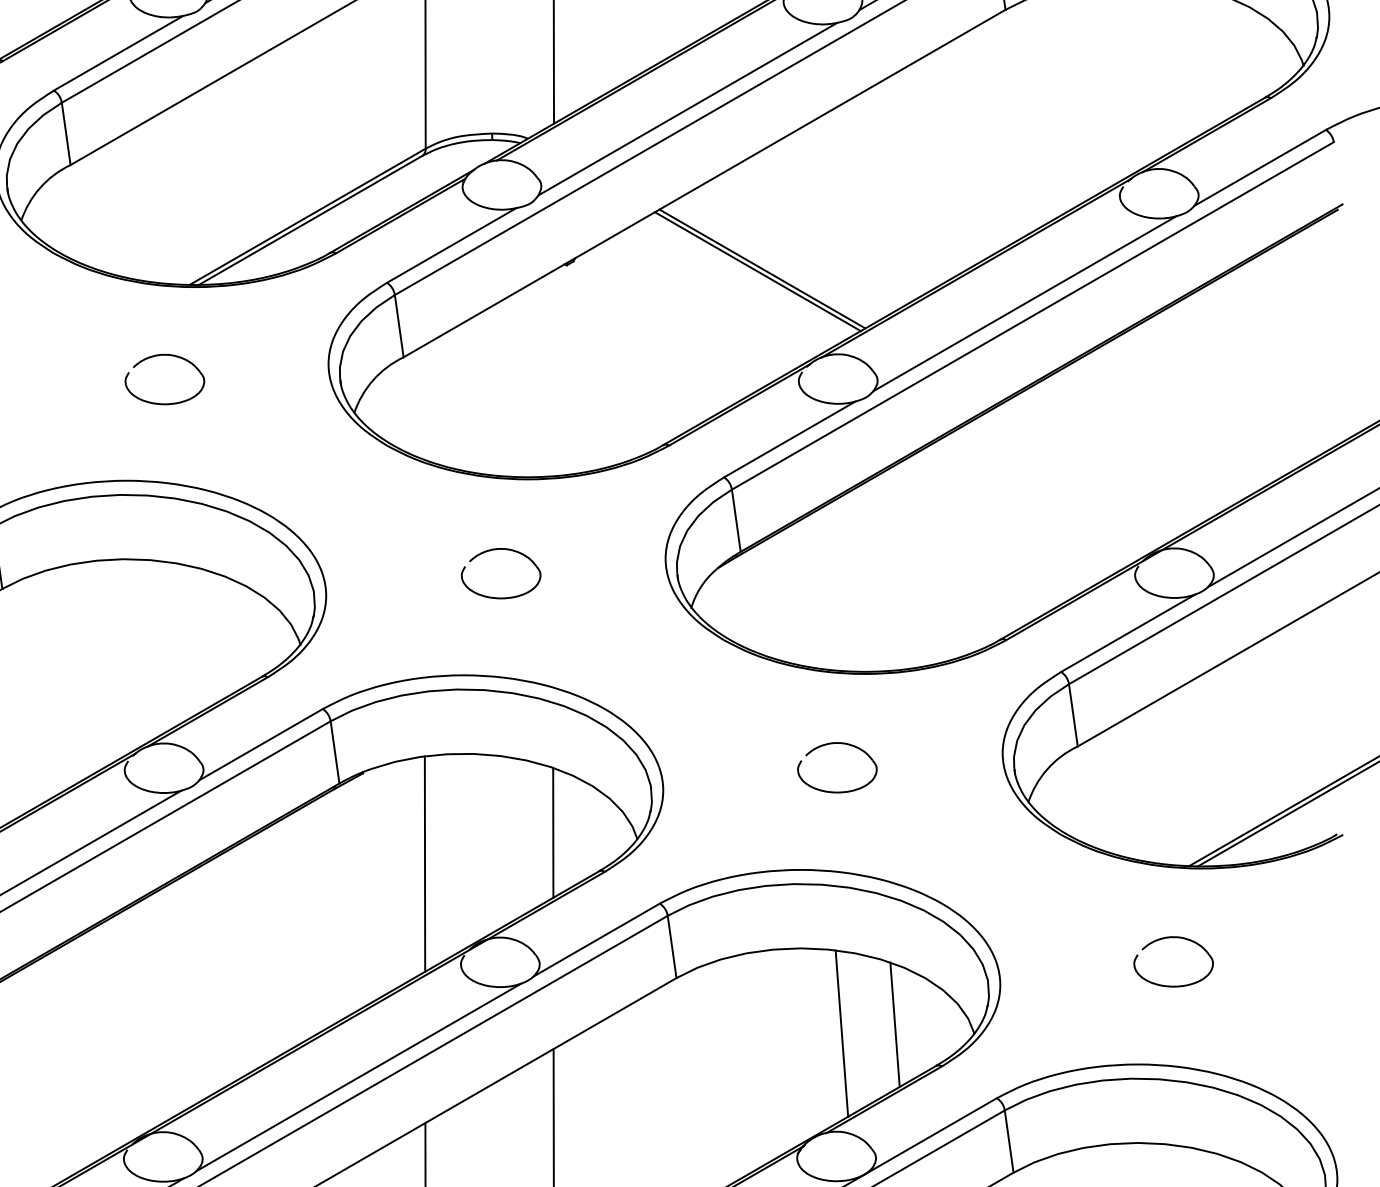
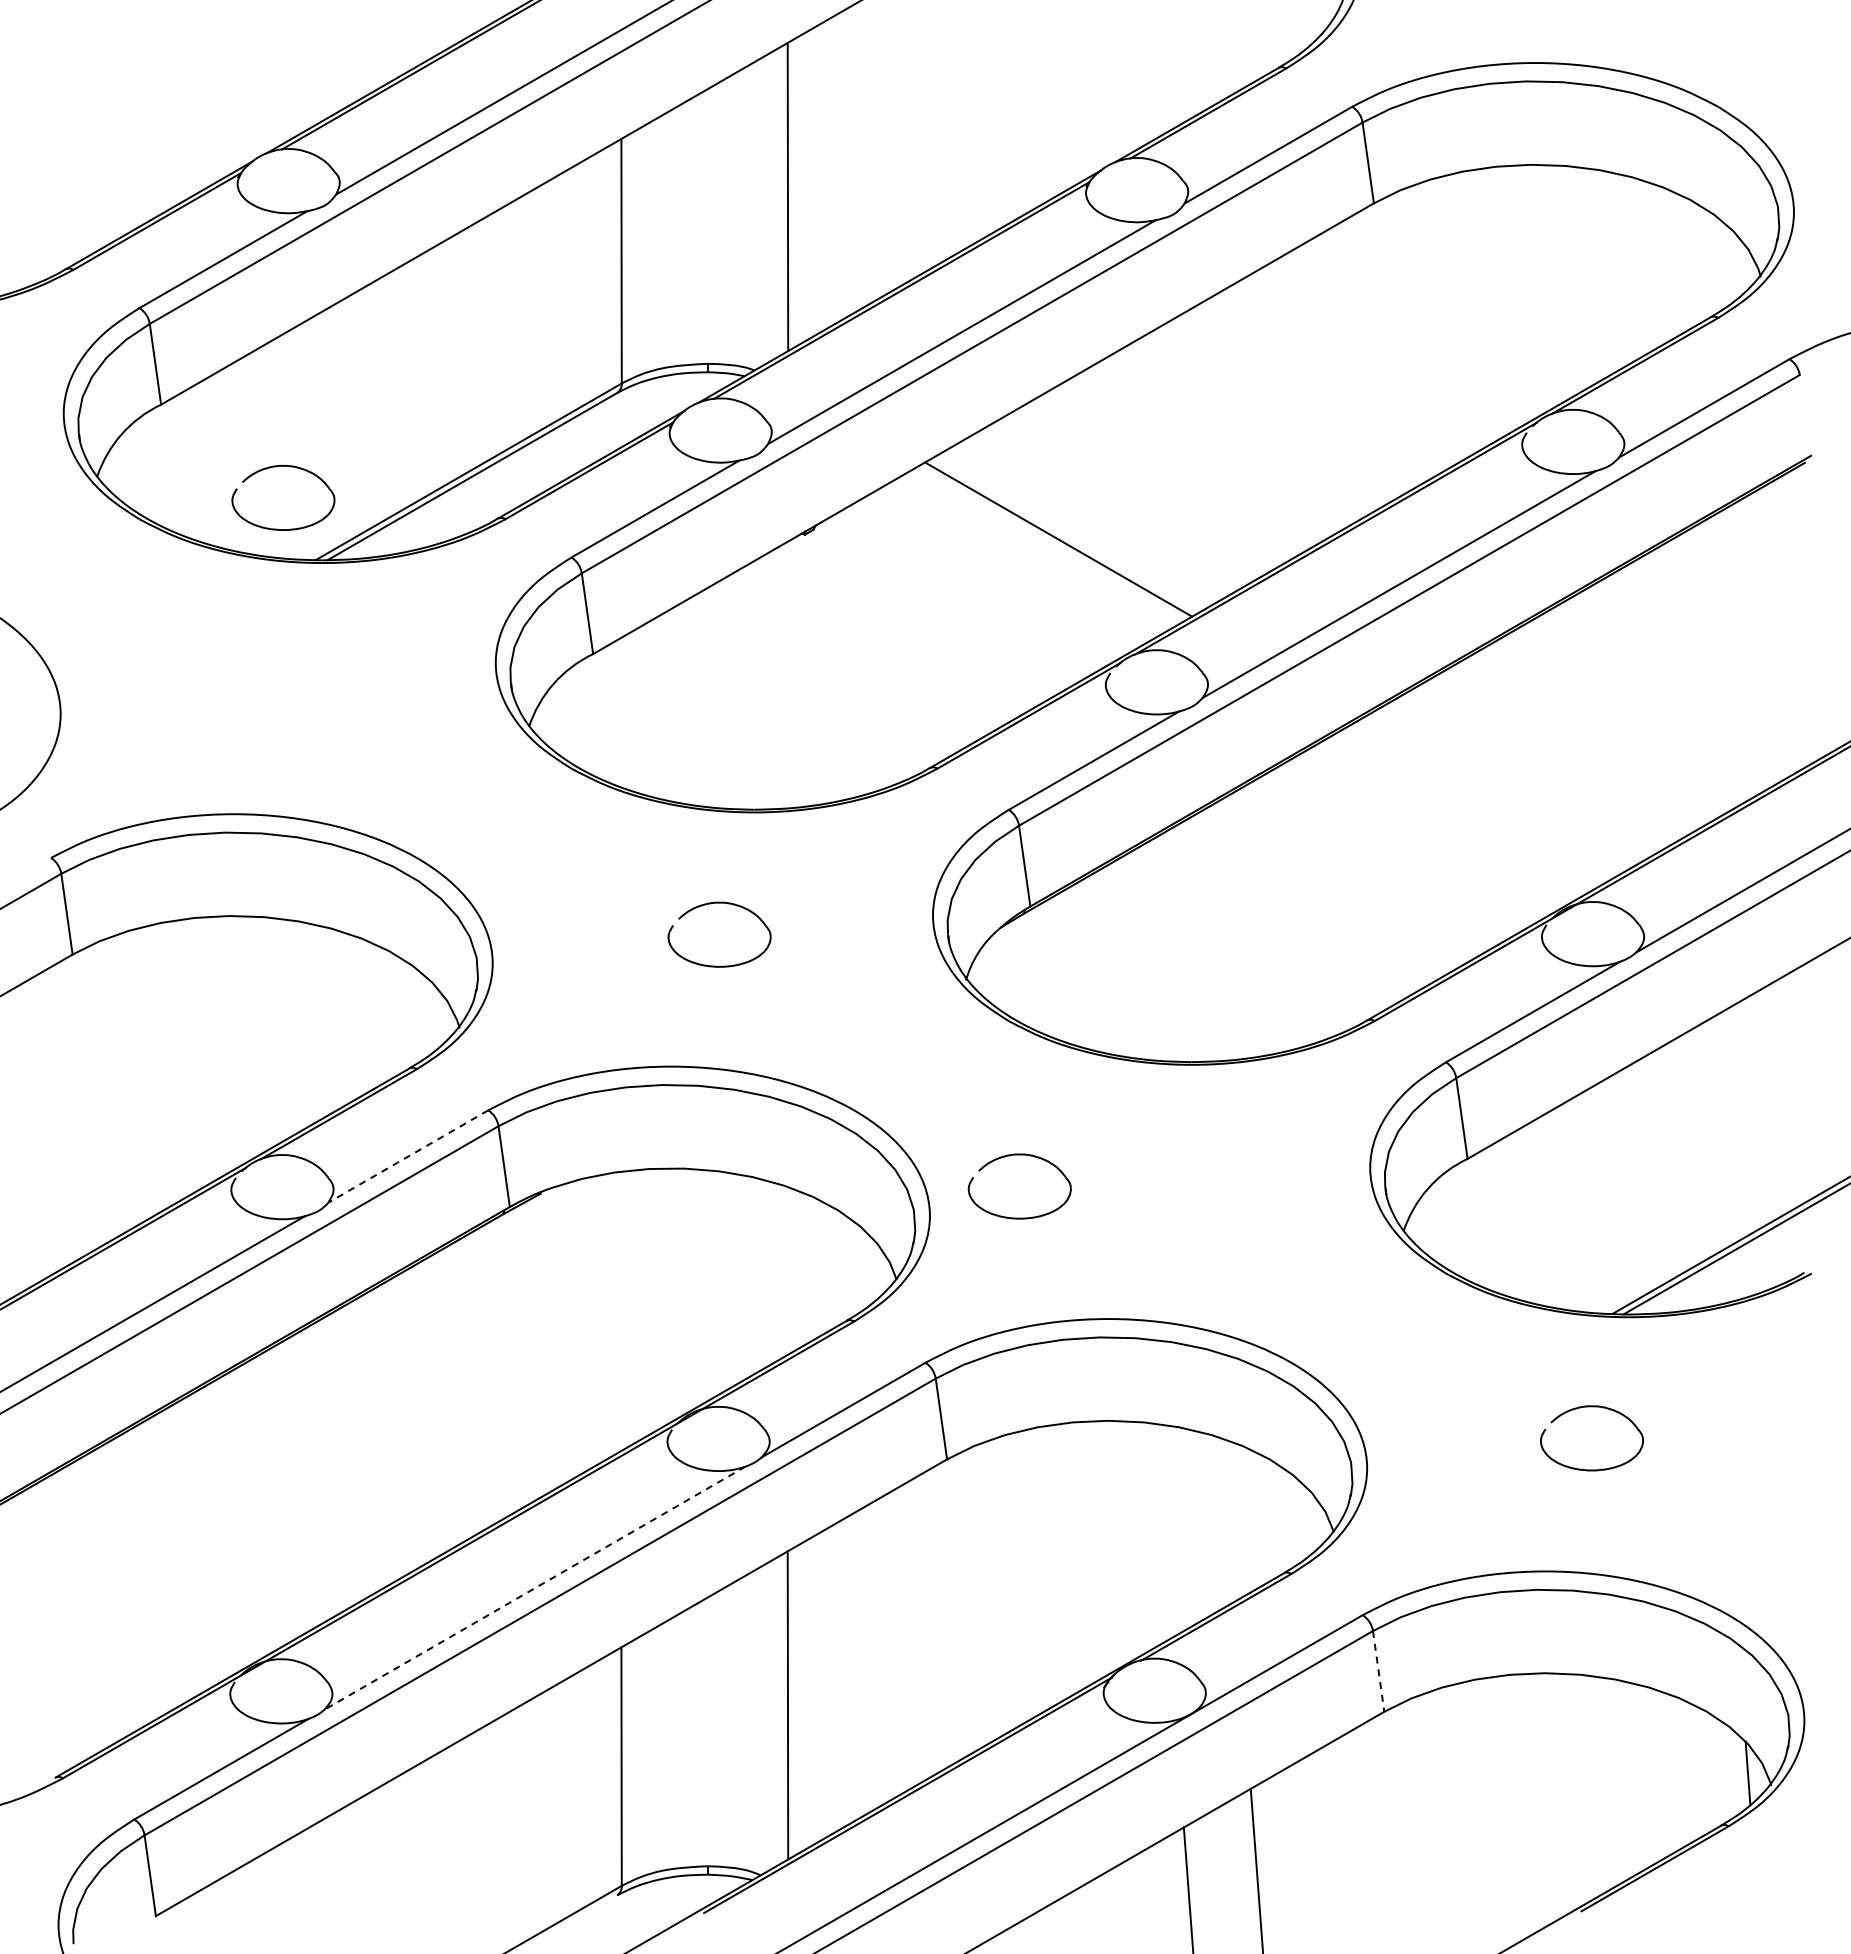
line: (757, 271) -> (1052, 542), removed
part: (159, 356) -> (276, 467), moved
part: (837, 743) -> (1019, 1155), moved
line: (260, 744) -> (407, 1156), solid -> dashed
line: (553, 832) -> (787, 1270), removed
line: (424, 864) -> (620, 1311), removed
line: (894, 1024) -> (1230, 1519), removed
line: (841, 1033) -> (1161, 1531), removed
line: (358, 1077) -> (534, 1588), solid -> dashed
line: (1009, 1141) -> (1378, 1671), solid -> dashed

